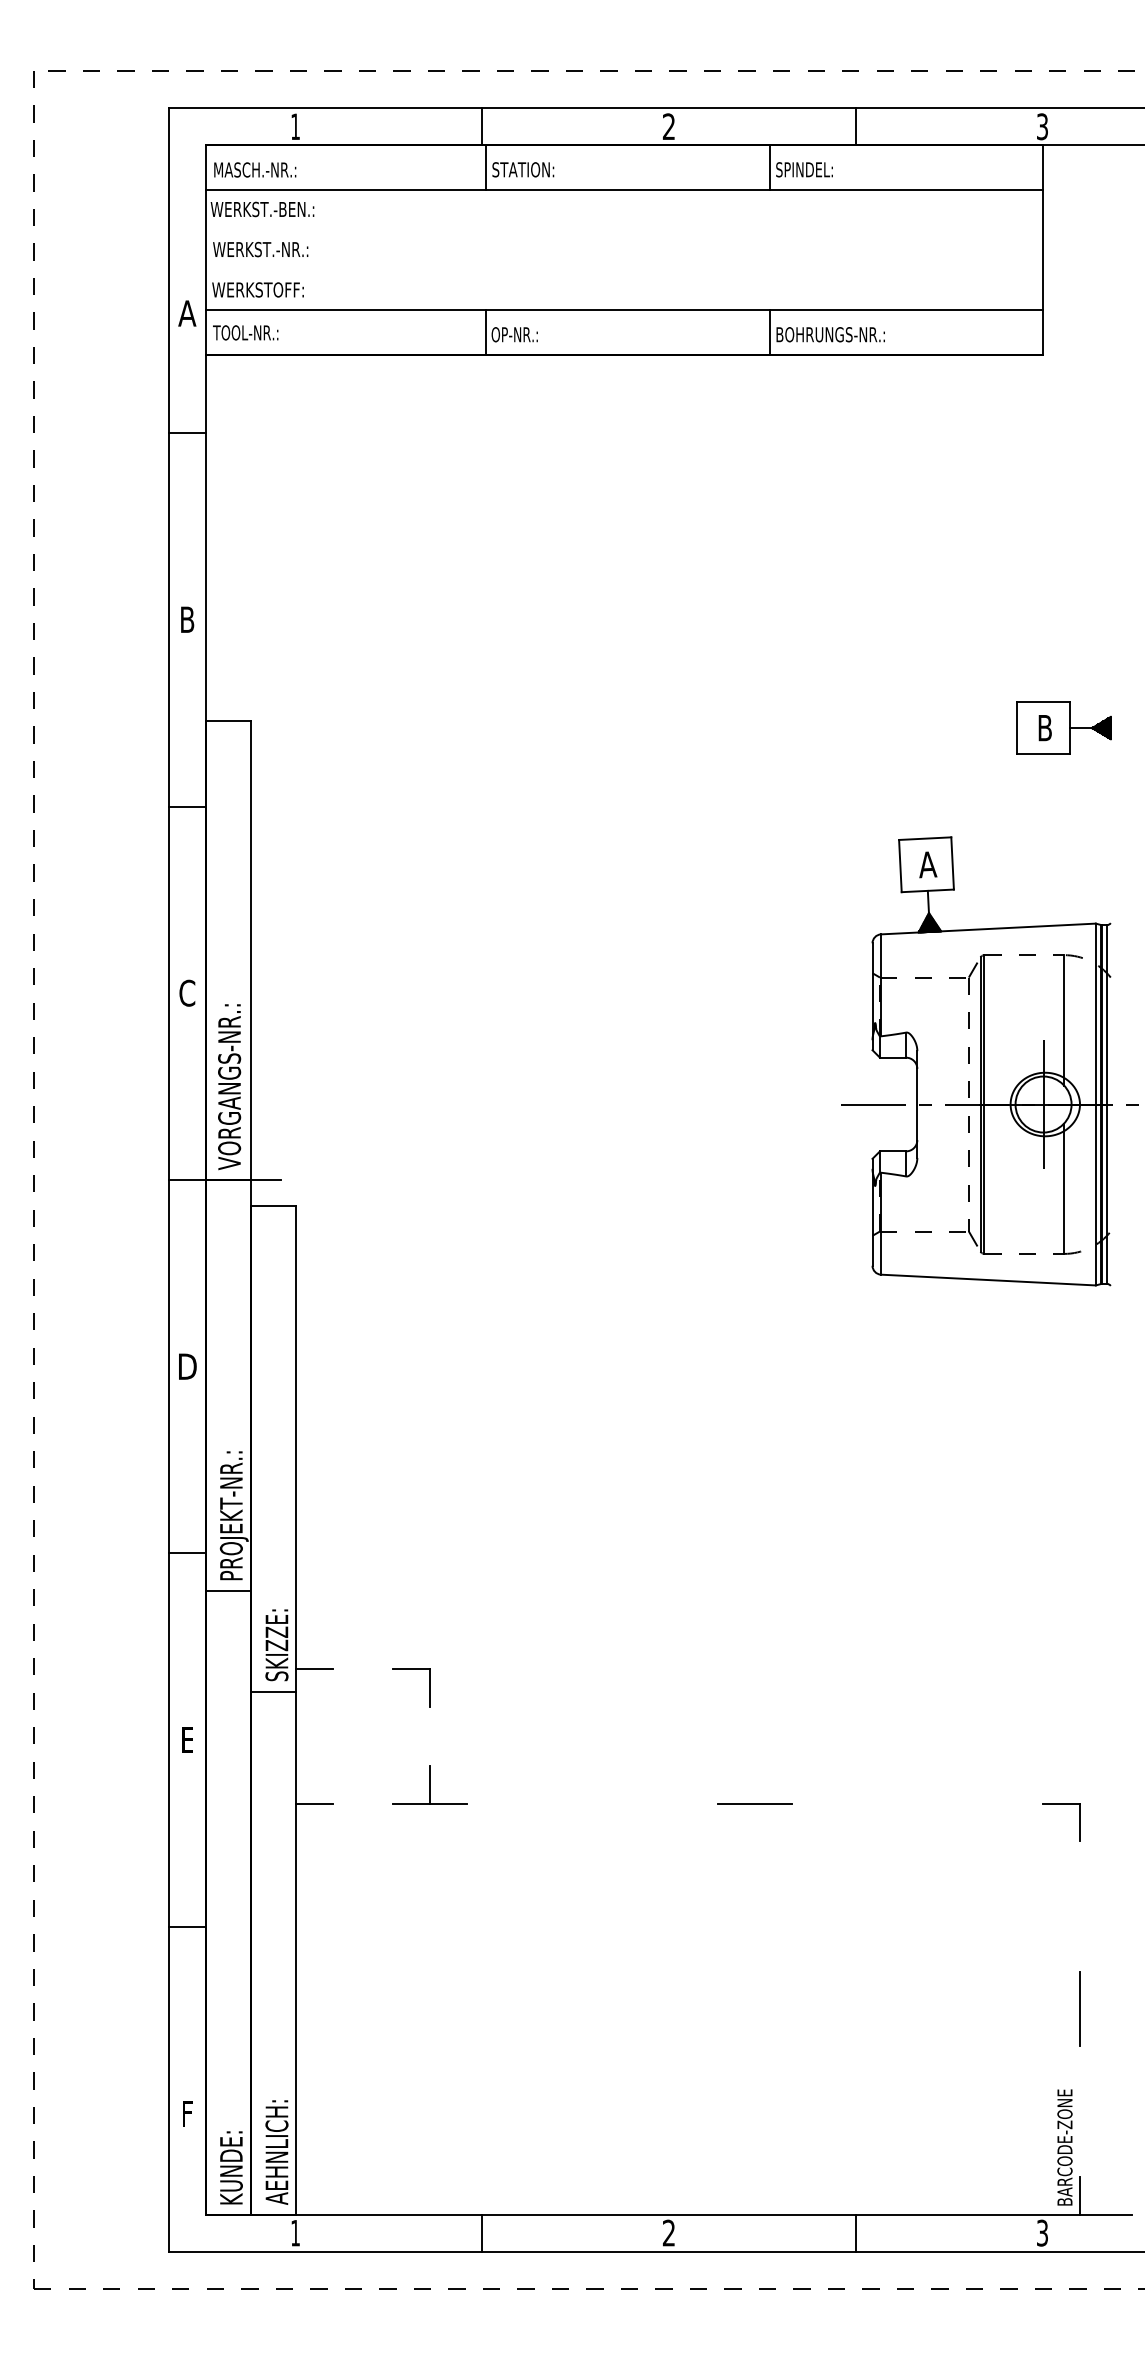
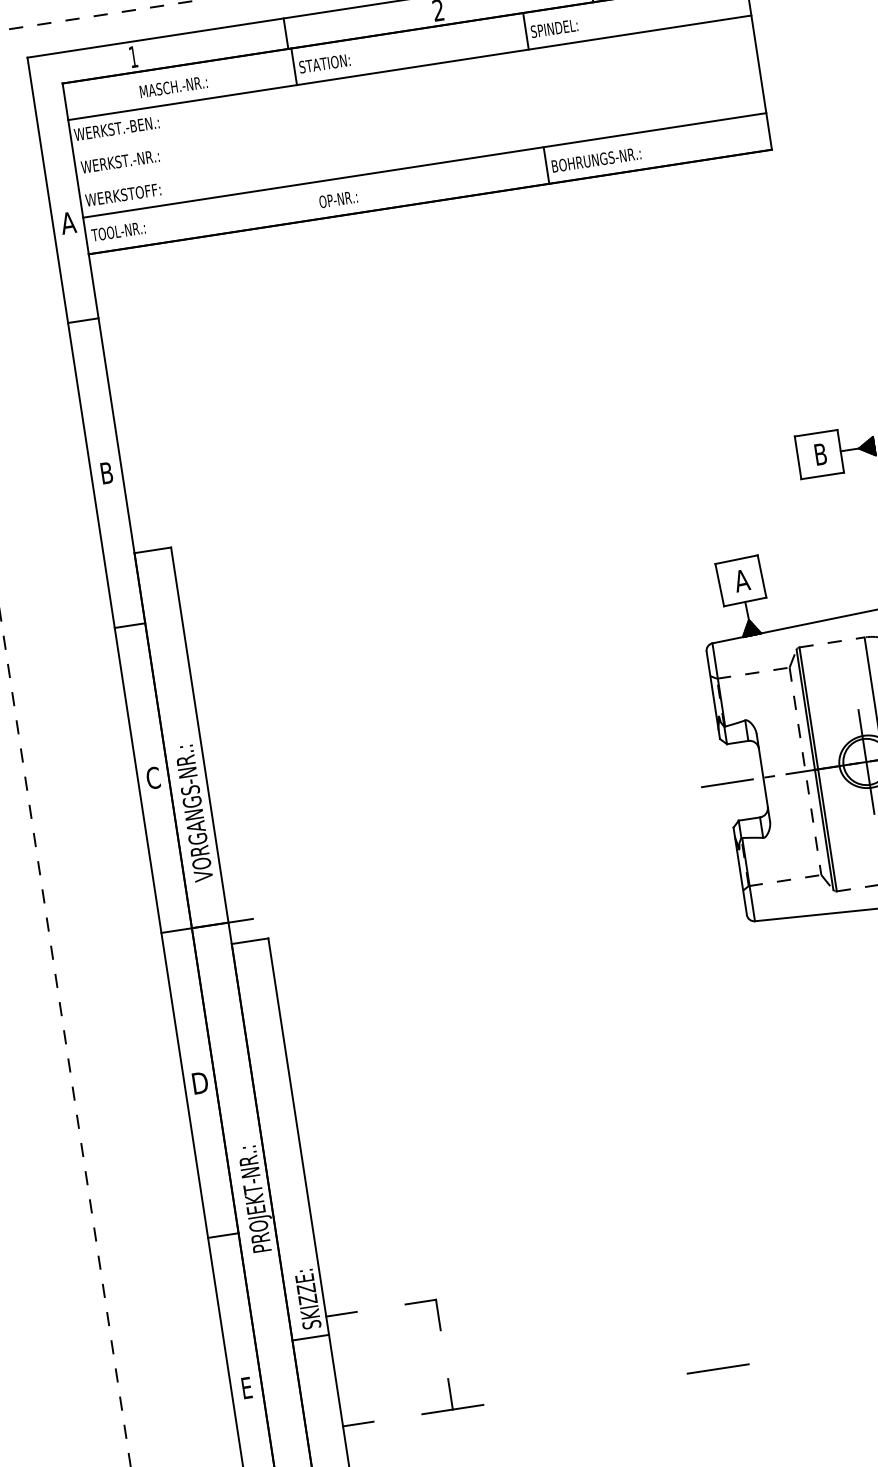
text: (255, 169) -> (173, 86), moved
line: (486, 331) -> (314, 200), removed
text: (229, 1087) -> (194, 813), moved
line: (228, 1590) -> (261, 1260), removed

